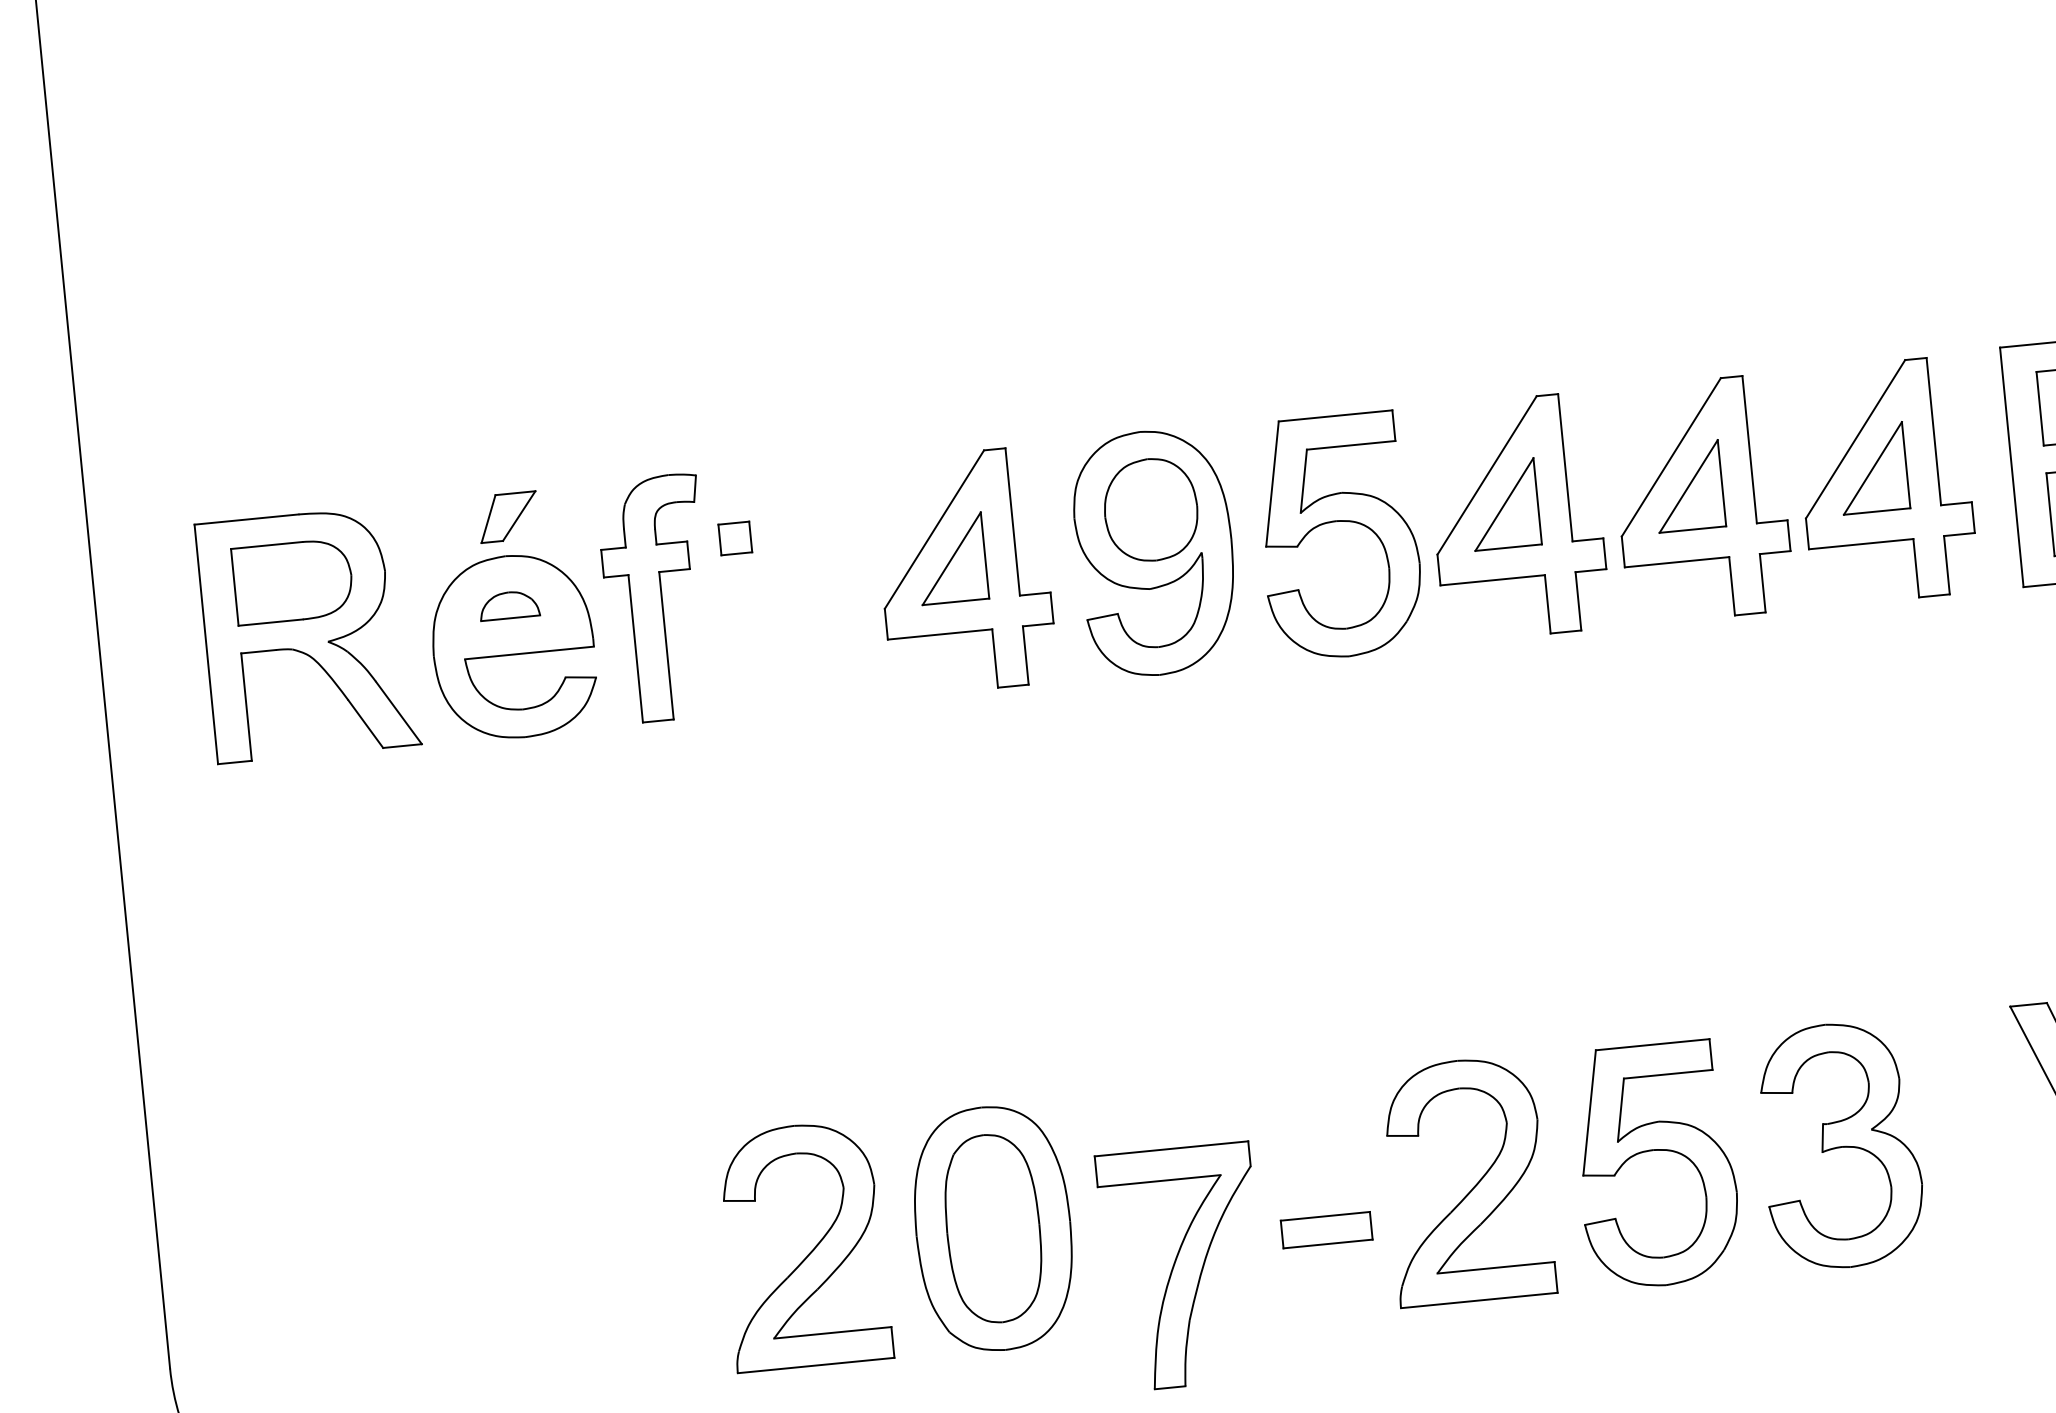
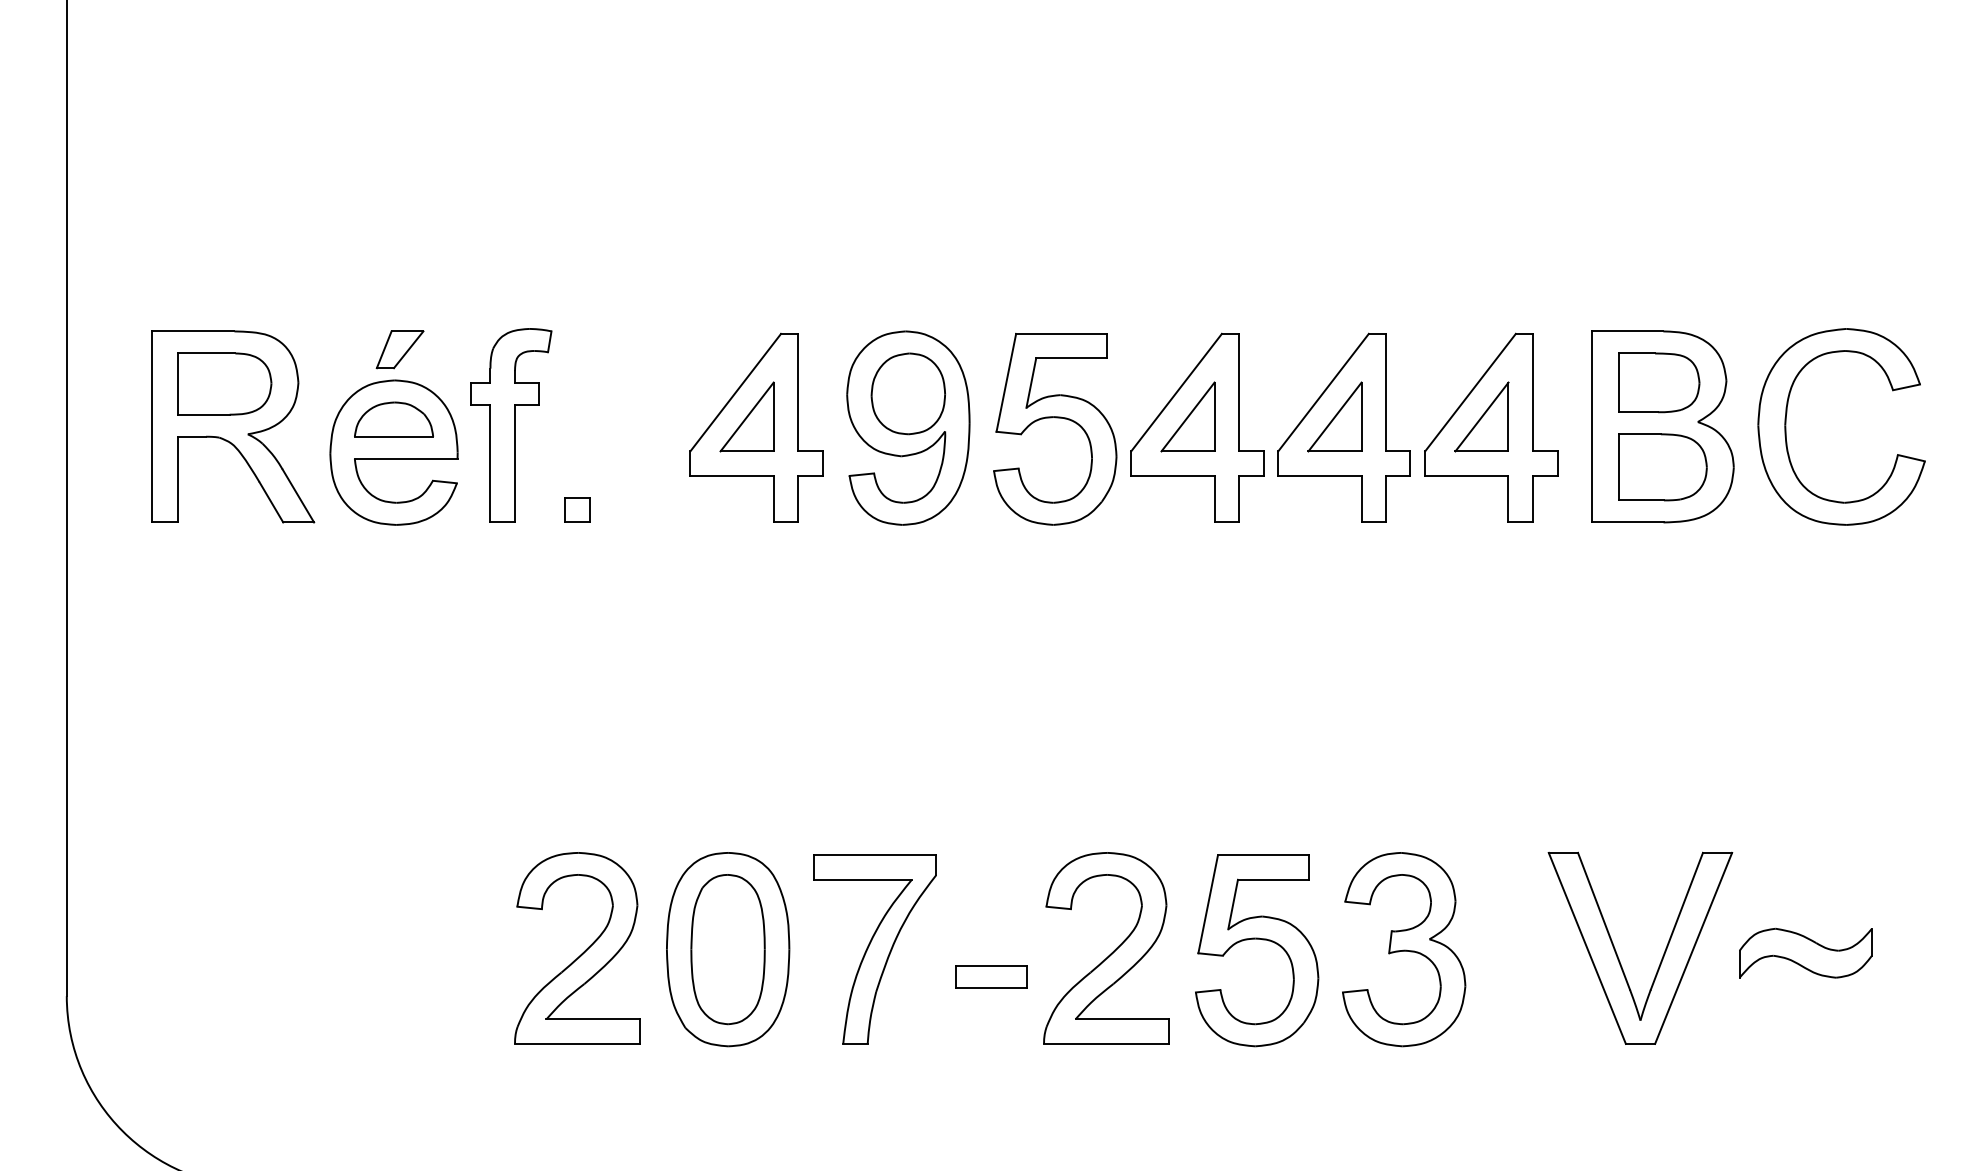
part: (734, 537) -> (577, 509), moved
part: (508, 605) -> (393, 419), size x1.67
part: (1182, 1267) -> (874, 949), moved

